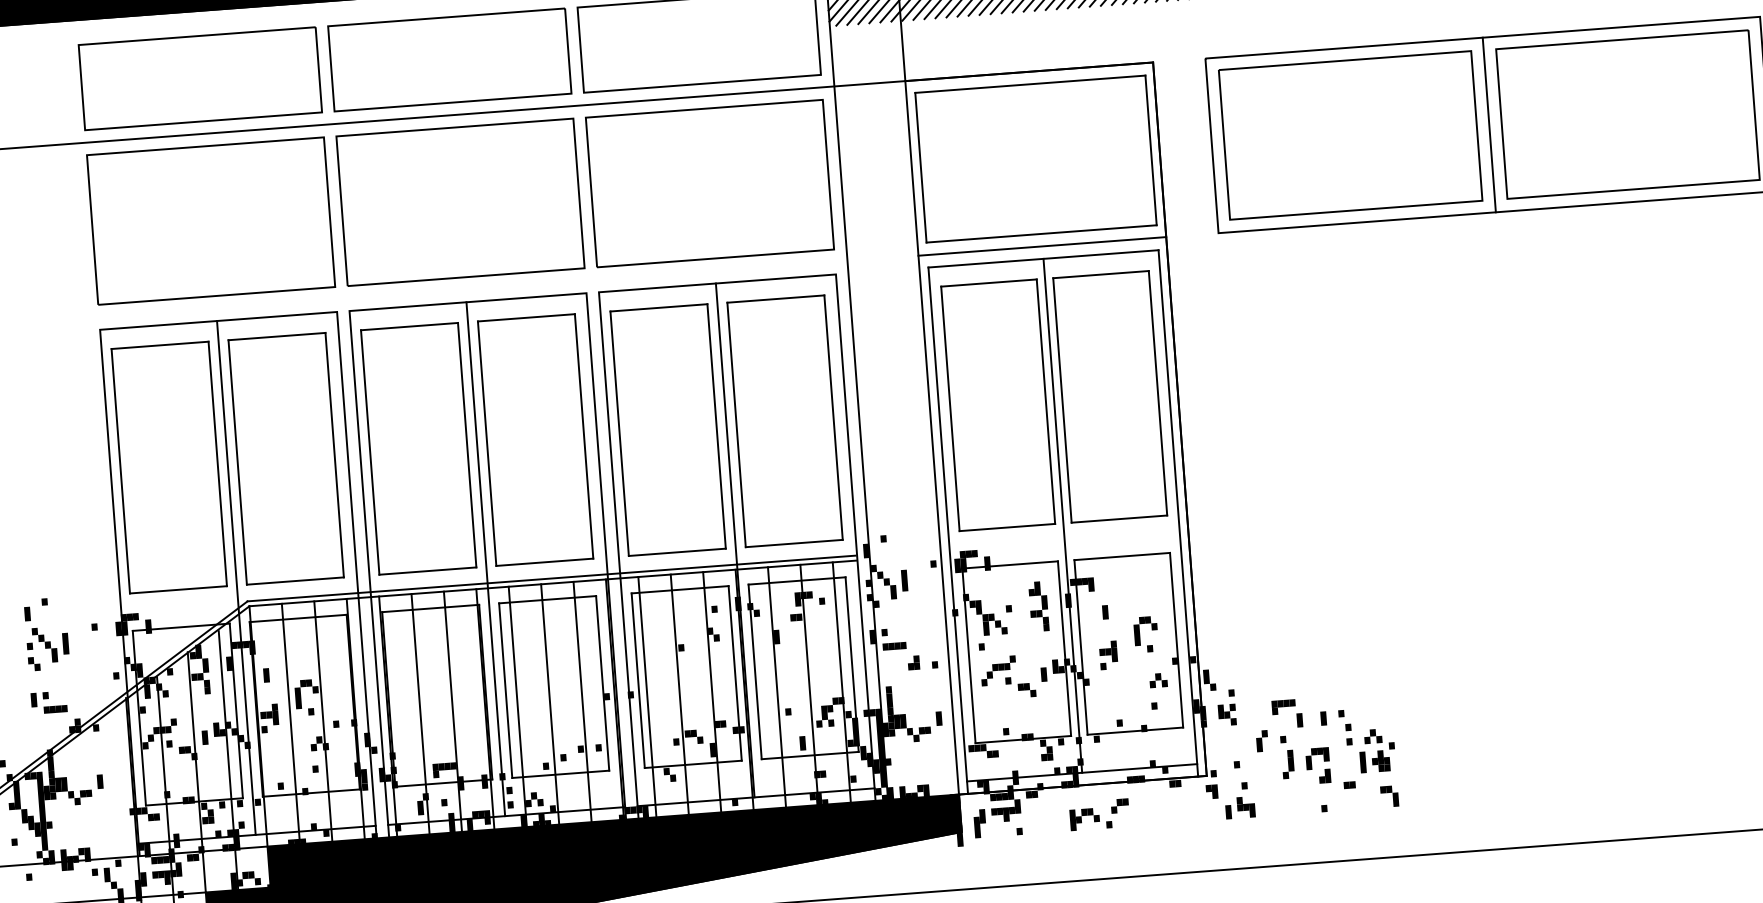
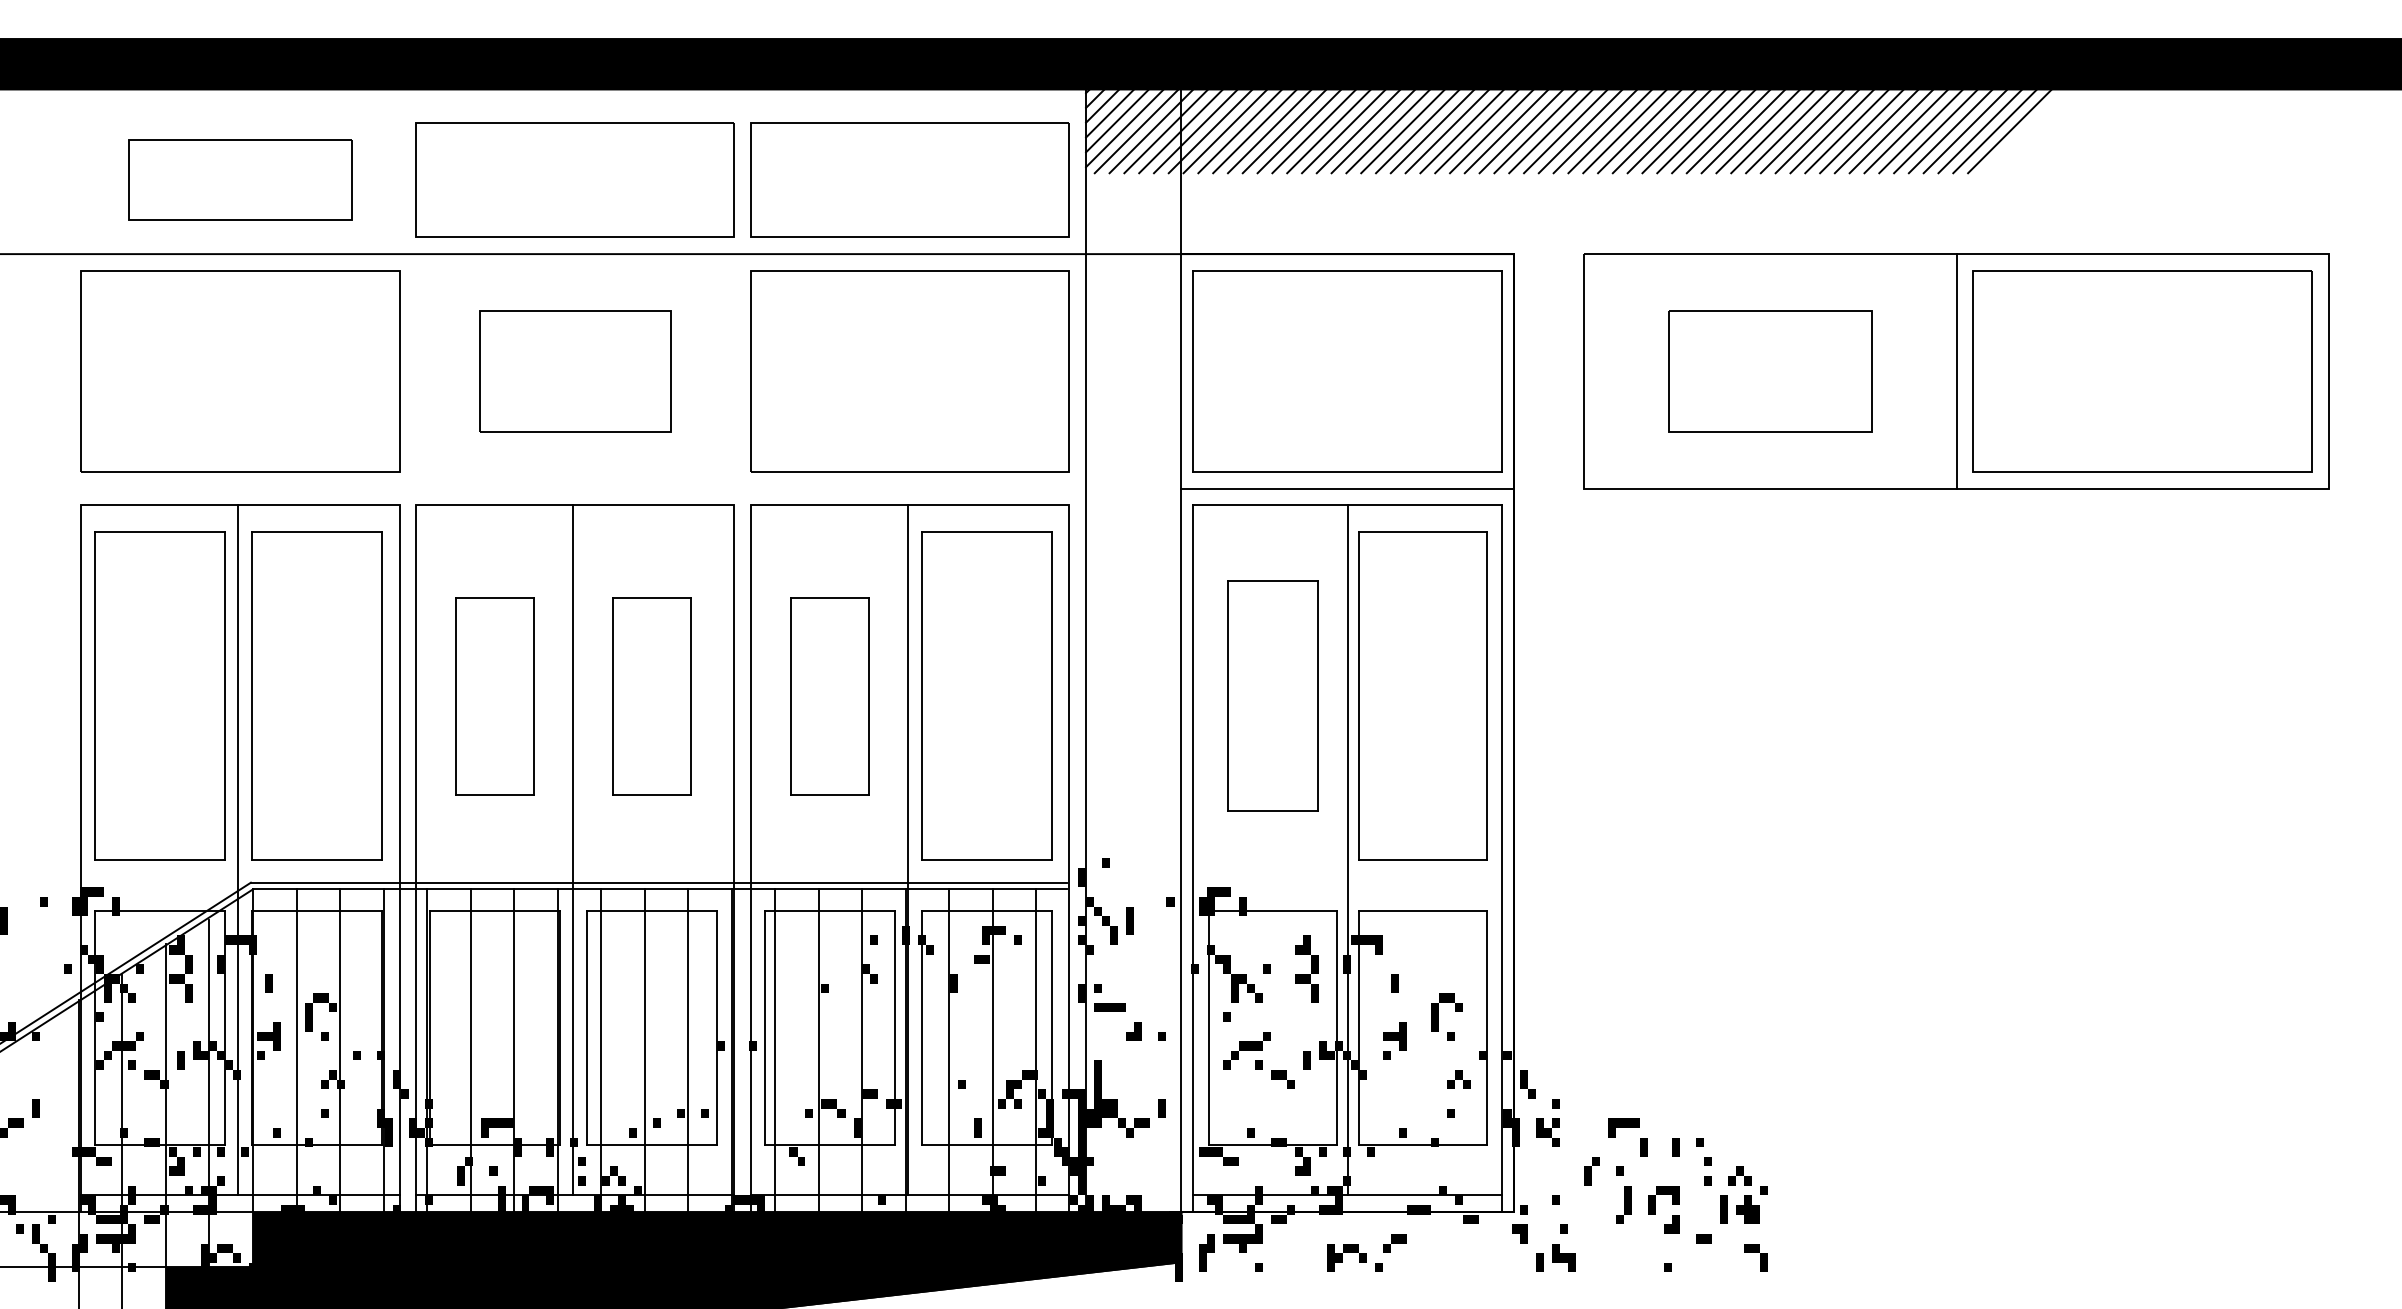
part: (200, 78) -> (240, 179), size x0.7
part: (1350, 135) -> (1770, 371), size x0.6
part: (459, 202) -> (574, 371), size x0.6
part: (997, 404) -> (1272, 695), size x0.7
part: (668, 429) -> (829, 695), size x0.6
part: (535, 439) -> (651, 695), size x0.6
part: (418, 448) -> (494, 695), size x0.6

